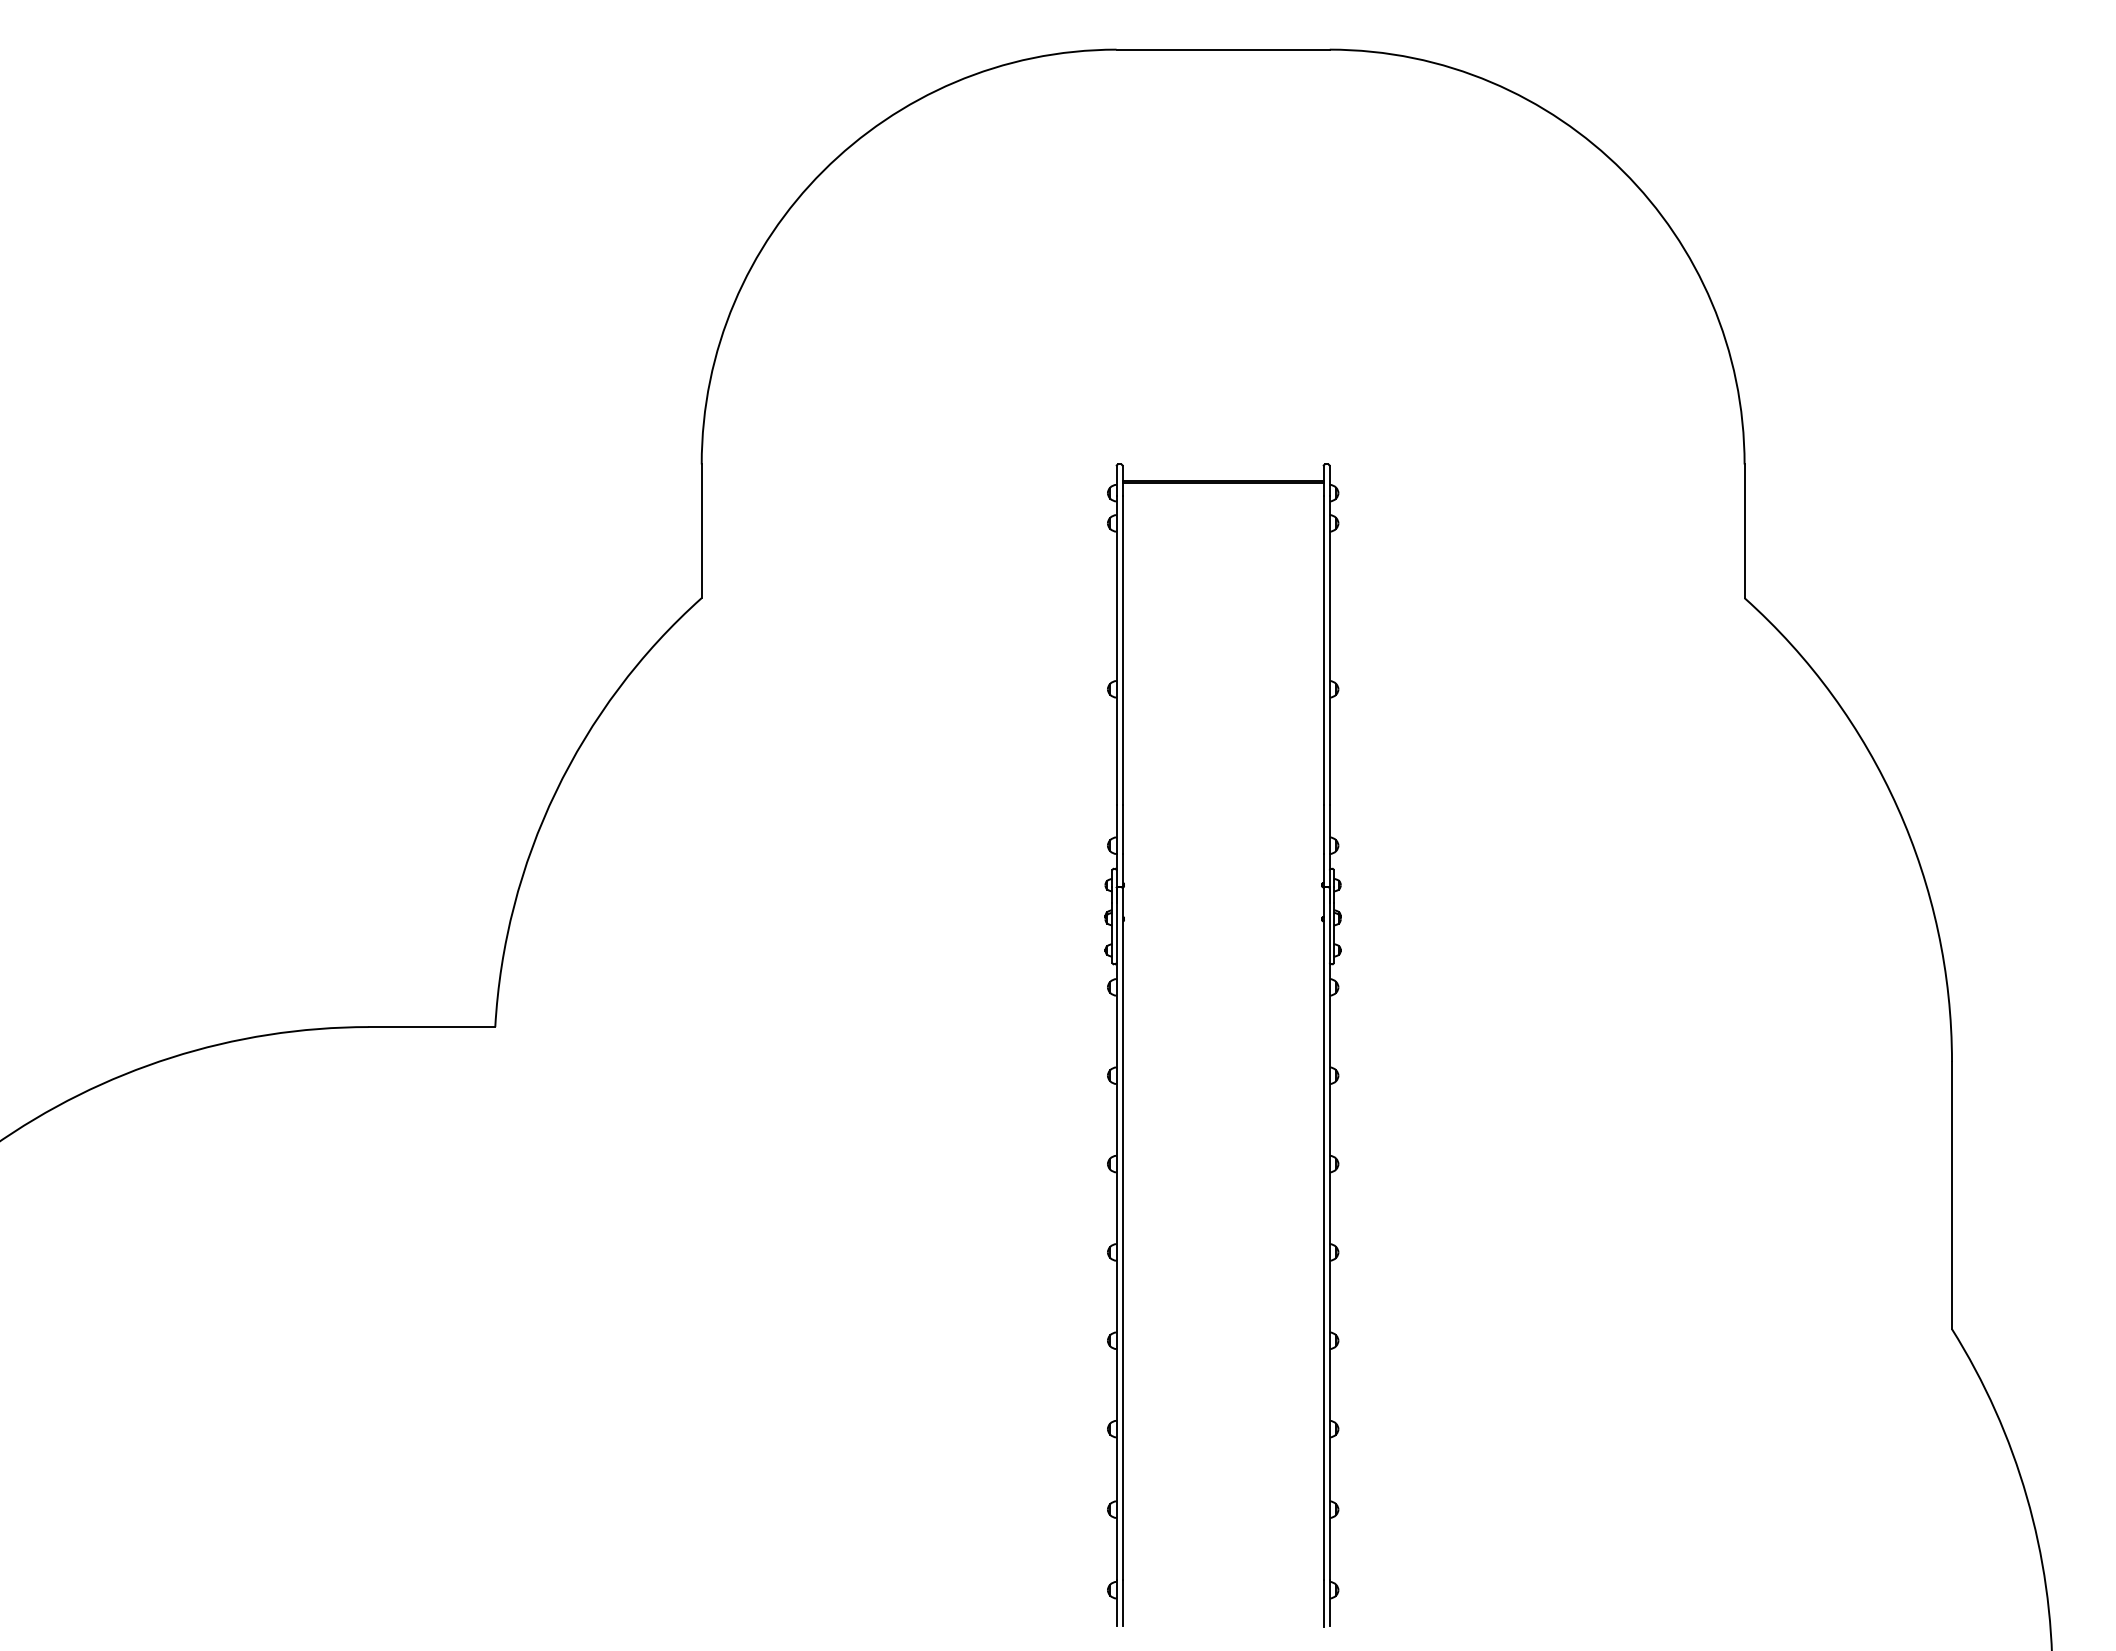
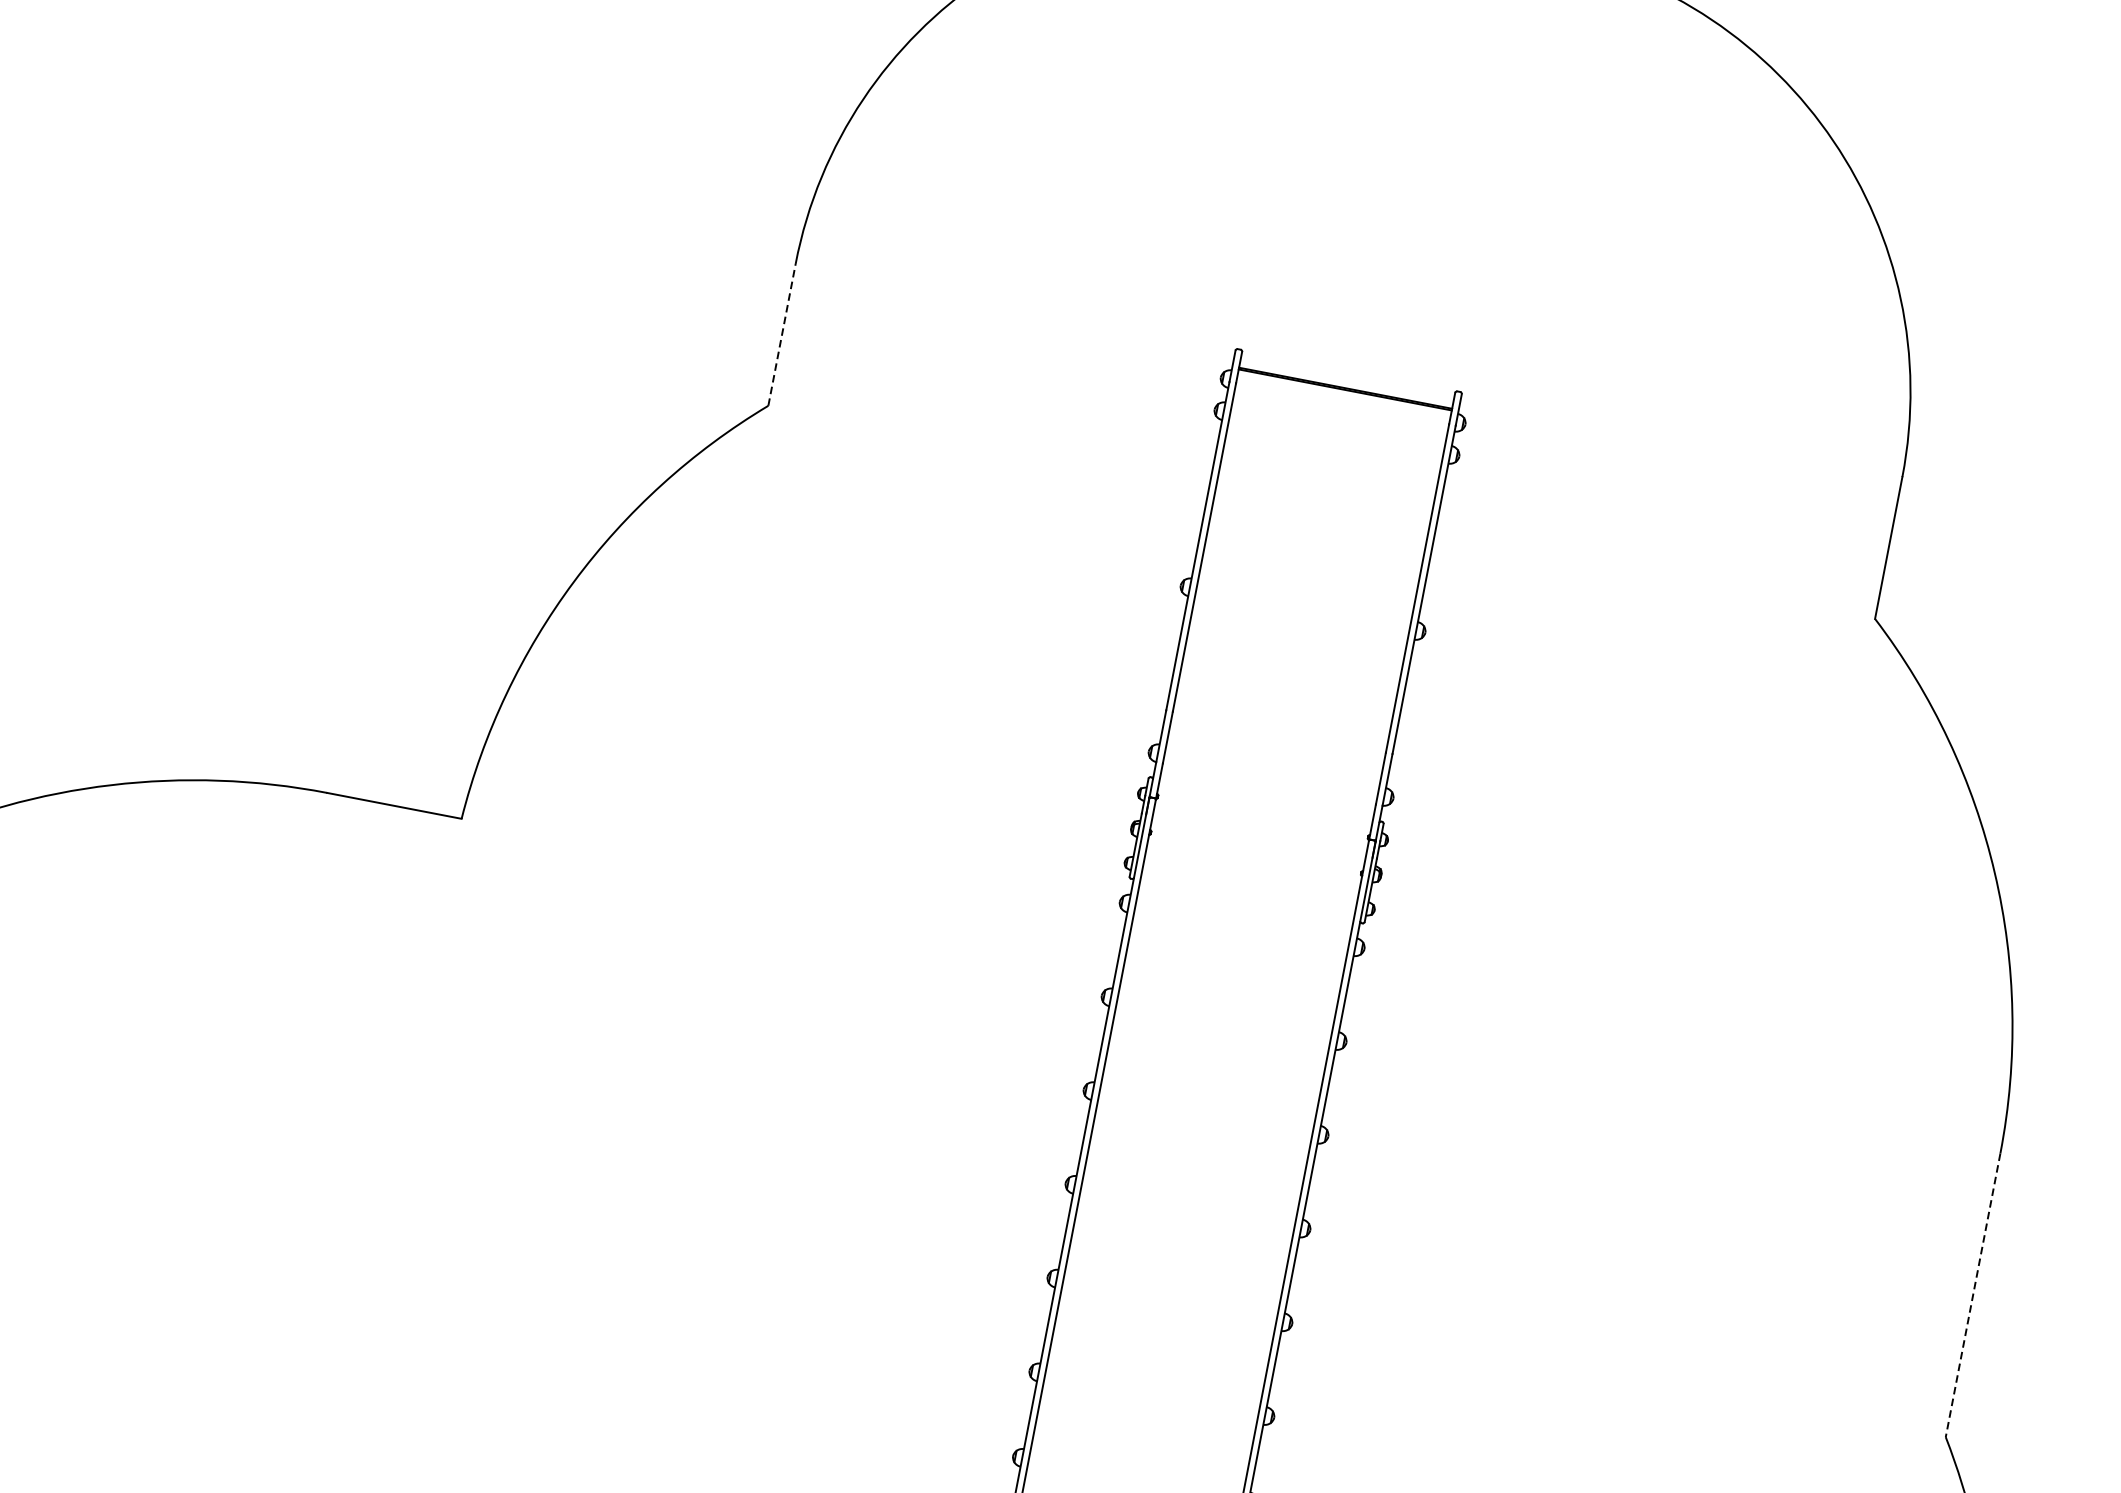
line: (701, 531) -> (781, 335), solid -> dashed
line: (1952, 1195) -> (1973, 1295), solid -> dashed

